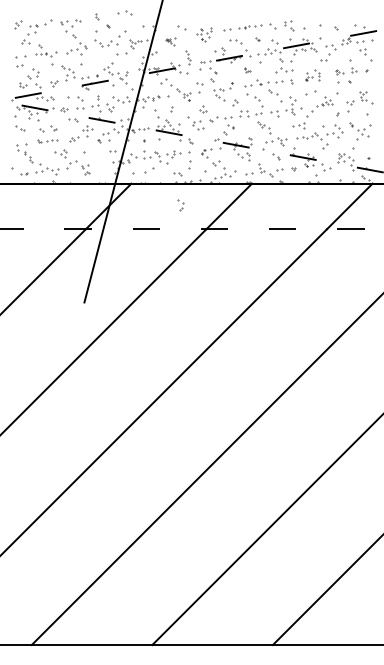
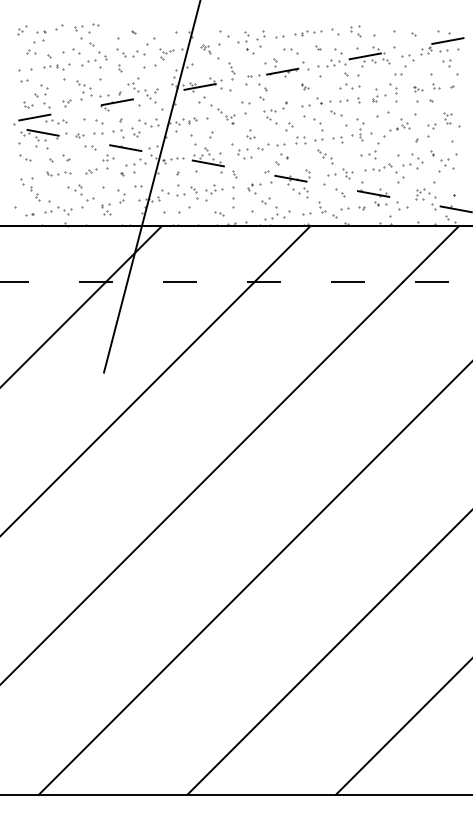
part: (124, 12) -> (70, 50), moved
part: (97, 16) -> (120, 68), moved
part: (204, 34) -> (251, 42), size x1.43
part: (170, 41) -> (210, 50), size x1.67
part: (312, 75) -> (384, 92), size x1.43
part: (180, 205) -> (121, 196), moved

